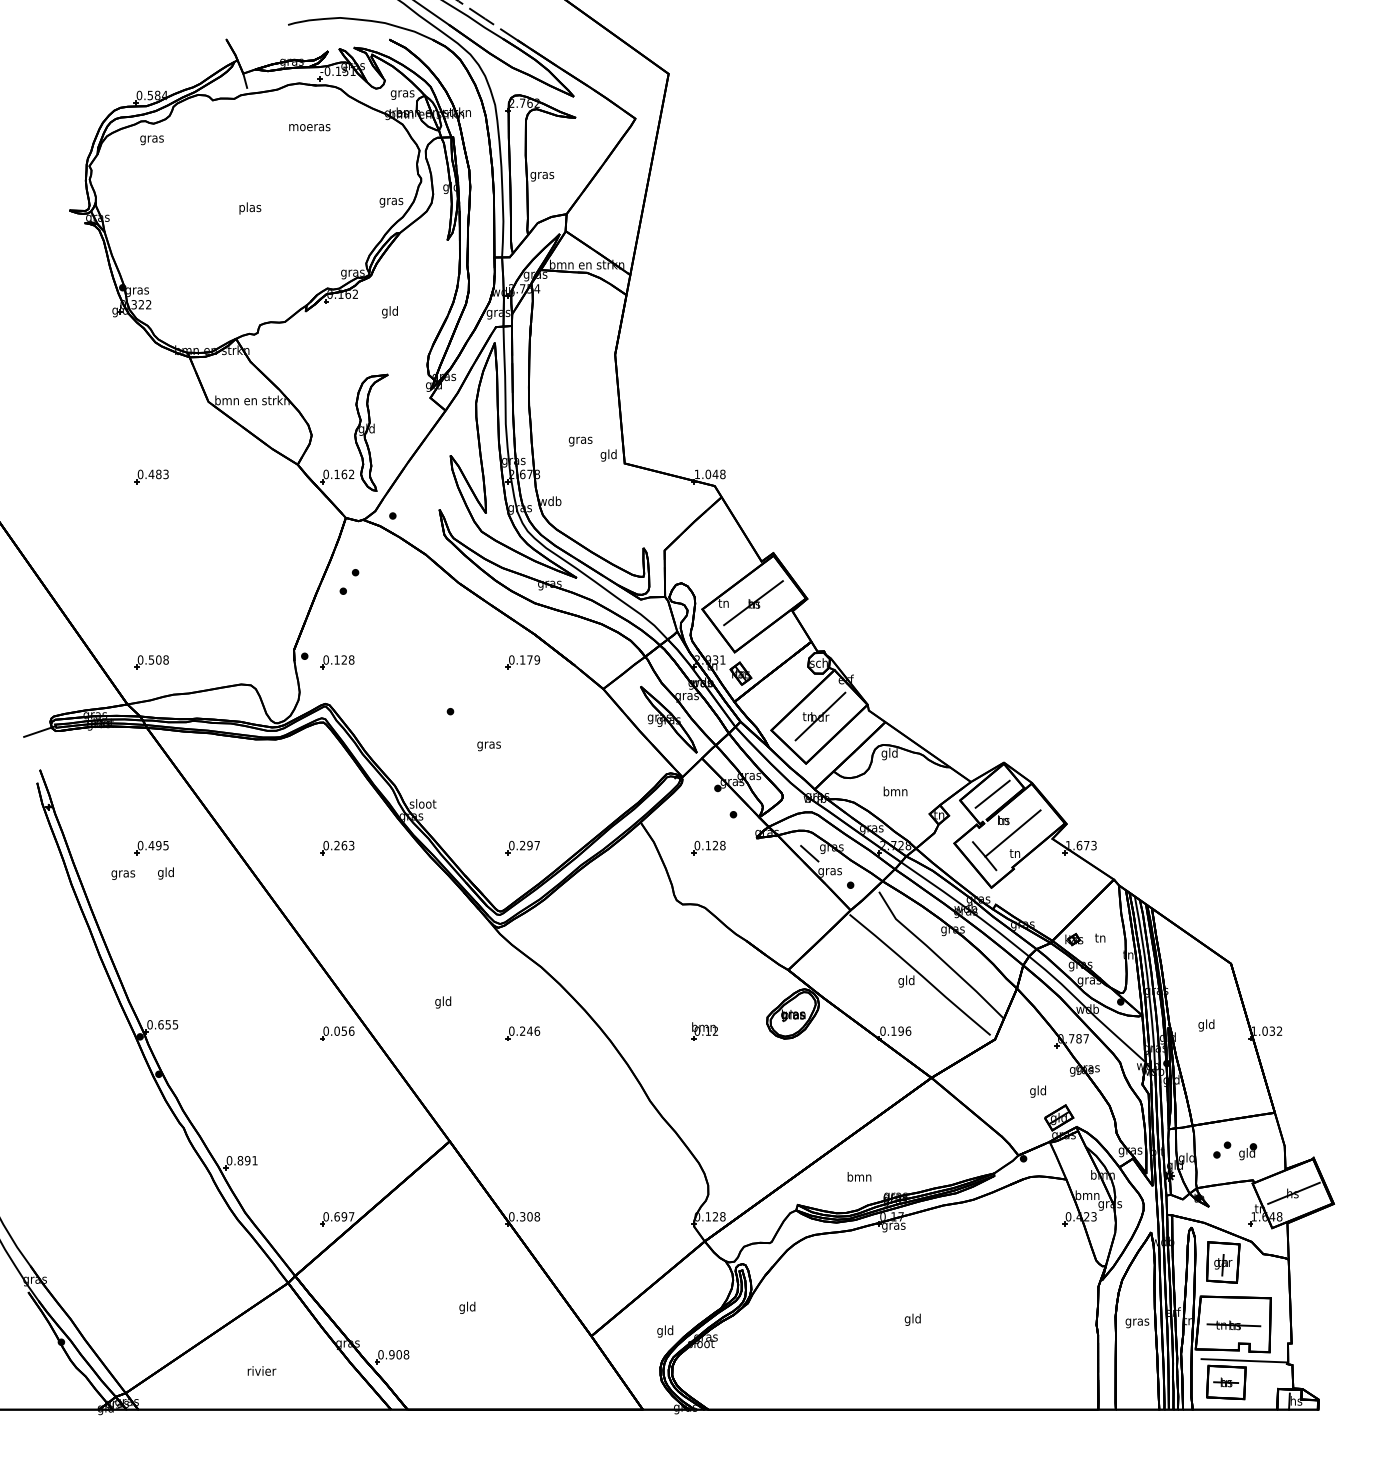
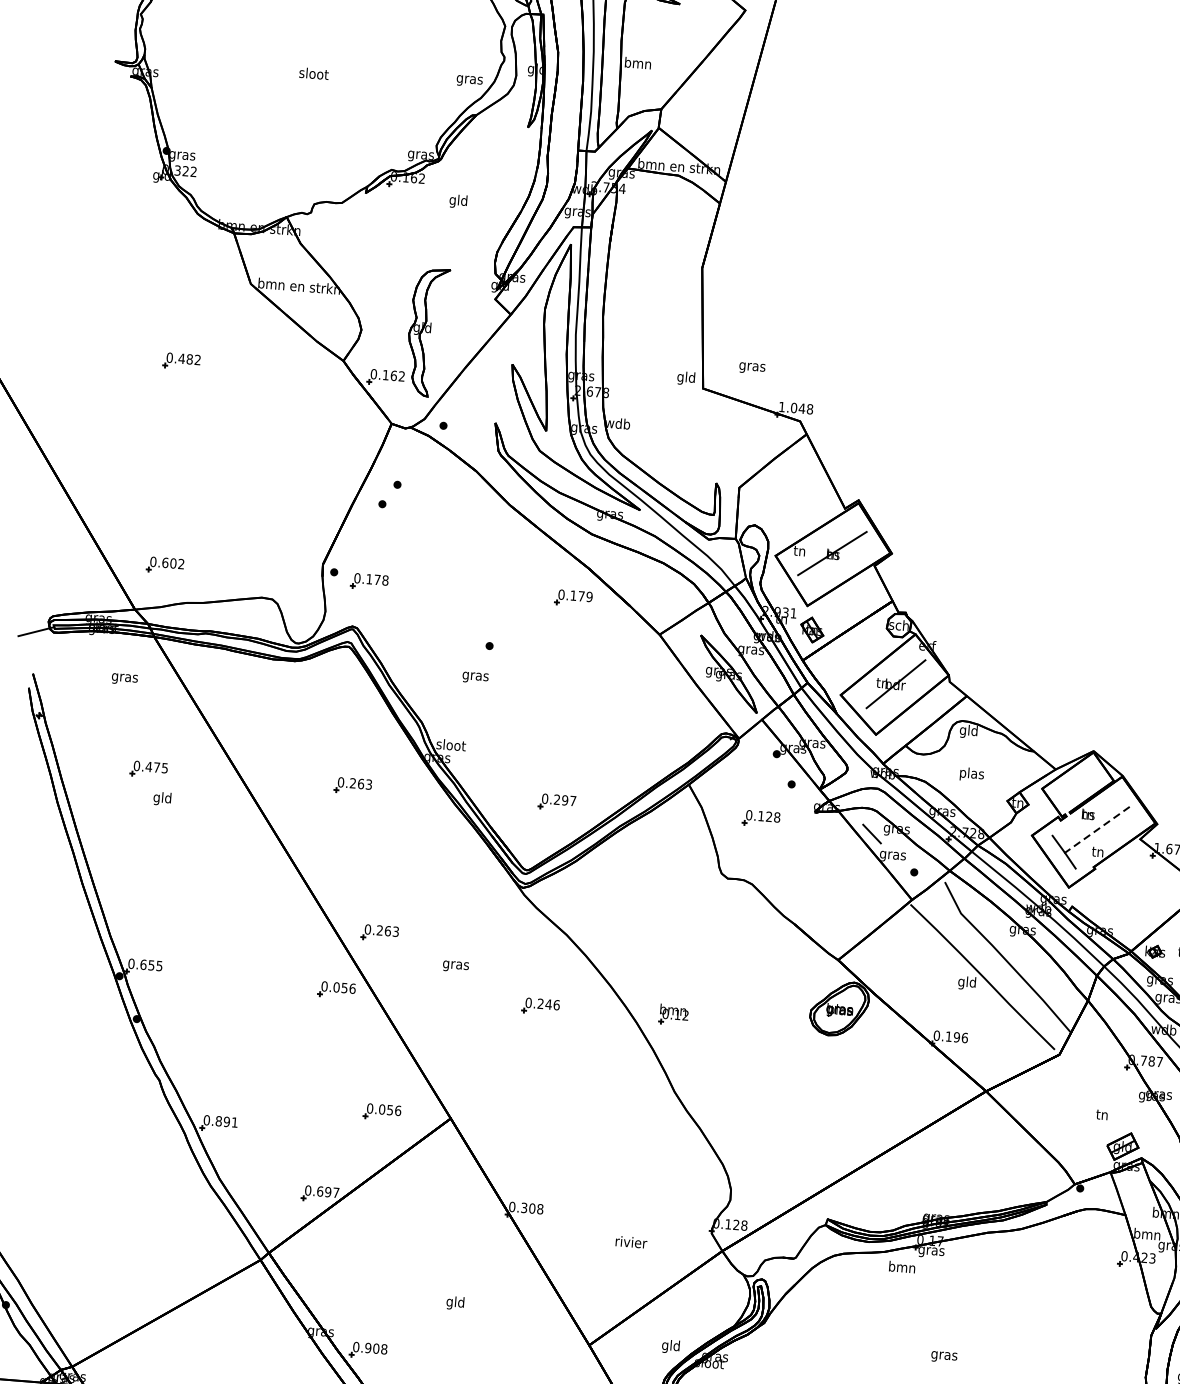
text: (542, 175) -> (638, 64), gras -> bmn
text: (250, 208) -> (314, 75), plas -> sloot
text: (580, 441) -> (752, 368), moved
text: (165, 474) -> (197, 360), 0.483 -> 0.482
text: (158, 659) -> (173, 562), 0.508 -> 0.602
text: (343, 659) -> (376, 579), 0.128 -> 0.178
text: (488, 746) -> (474, 677), moved
text: (895, 792) -> (971, 774), bmn -> plas
line: (992, 793) -> (1078, 784), removed
line: (1012, 833) -> (1096, 829), solid -> dashed
text: (158, 845) -> (156, 767), 0.495 -> 0.475
text: (123, 874) -> (125, 678), moved
part: (372, 978) -> (380, 932), added
text: (443, 1002) -> (456, 965), gld -> gras
part: (704, 1031) -> (673, 1014), moved
text: (1037, 1091) -> (1101, 1115), gld -> tn
part: (387, 1140) -> (382, 1112), added
text: (859, 1176) -> (902, 1266), moved
text: (912, 1319) -> (943, 1355), gld -> gras
text: (261, 1370) -> (630, 1241), moved

